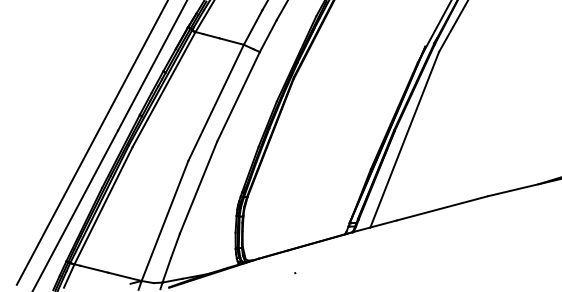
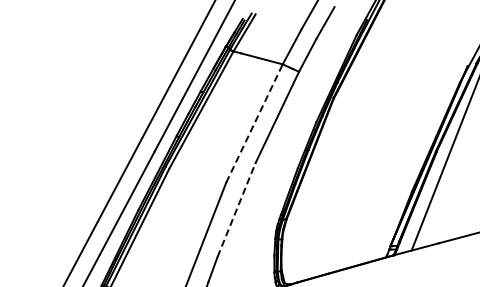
line: (216, 102) -> (254, 123), solid -> dashed
line: (198, 187) -> (236, 209), solid -> dashed

